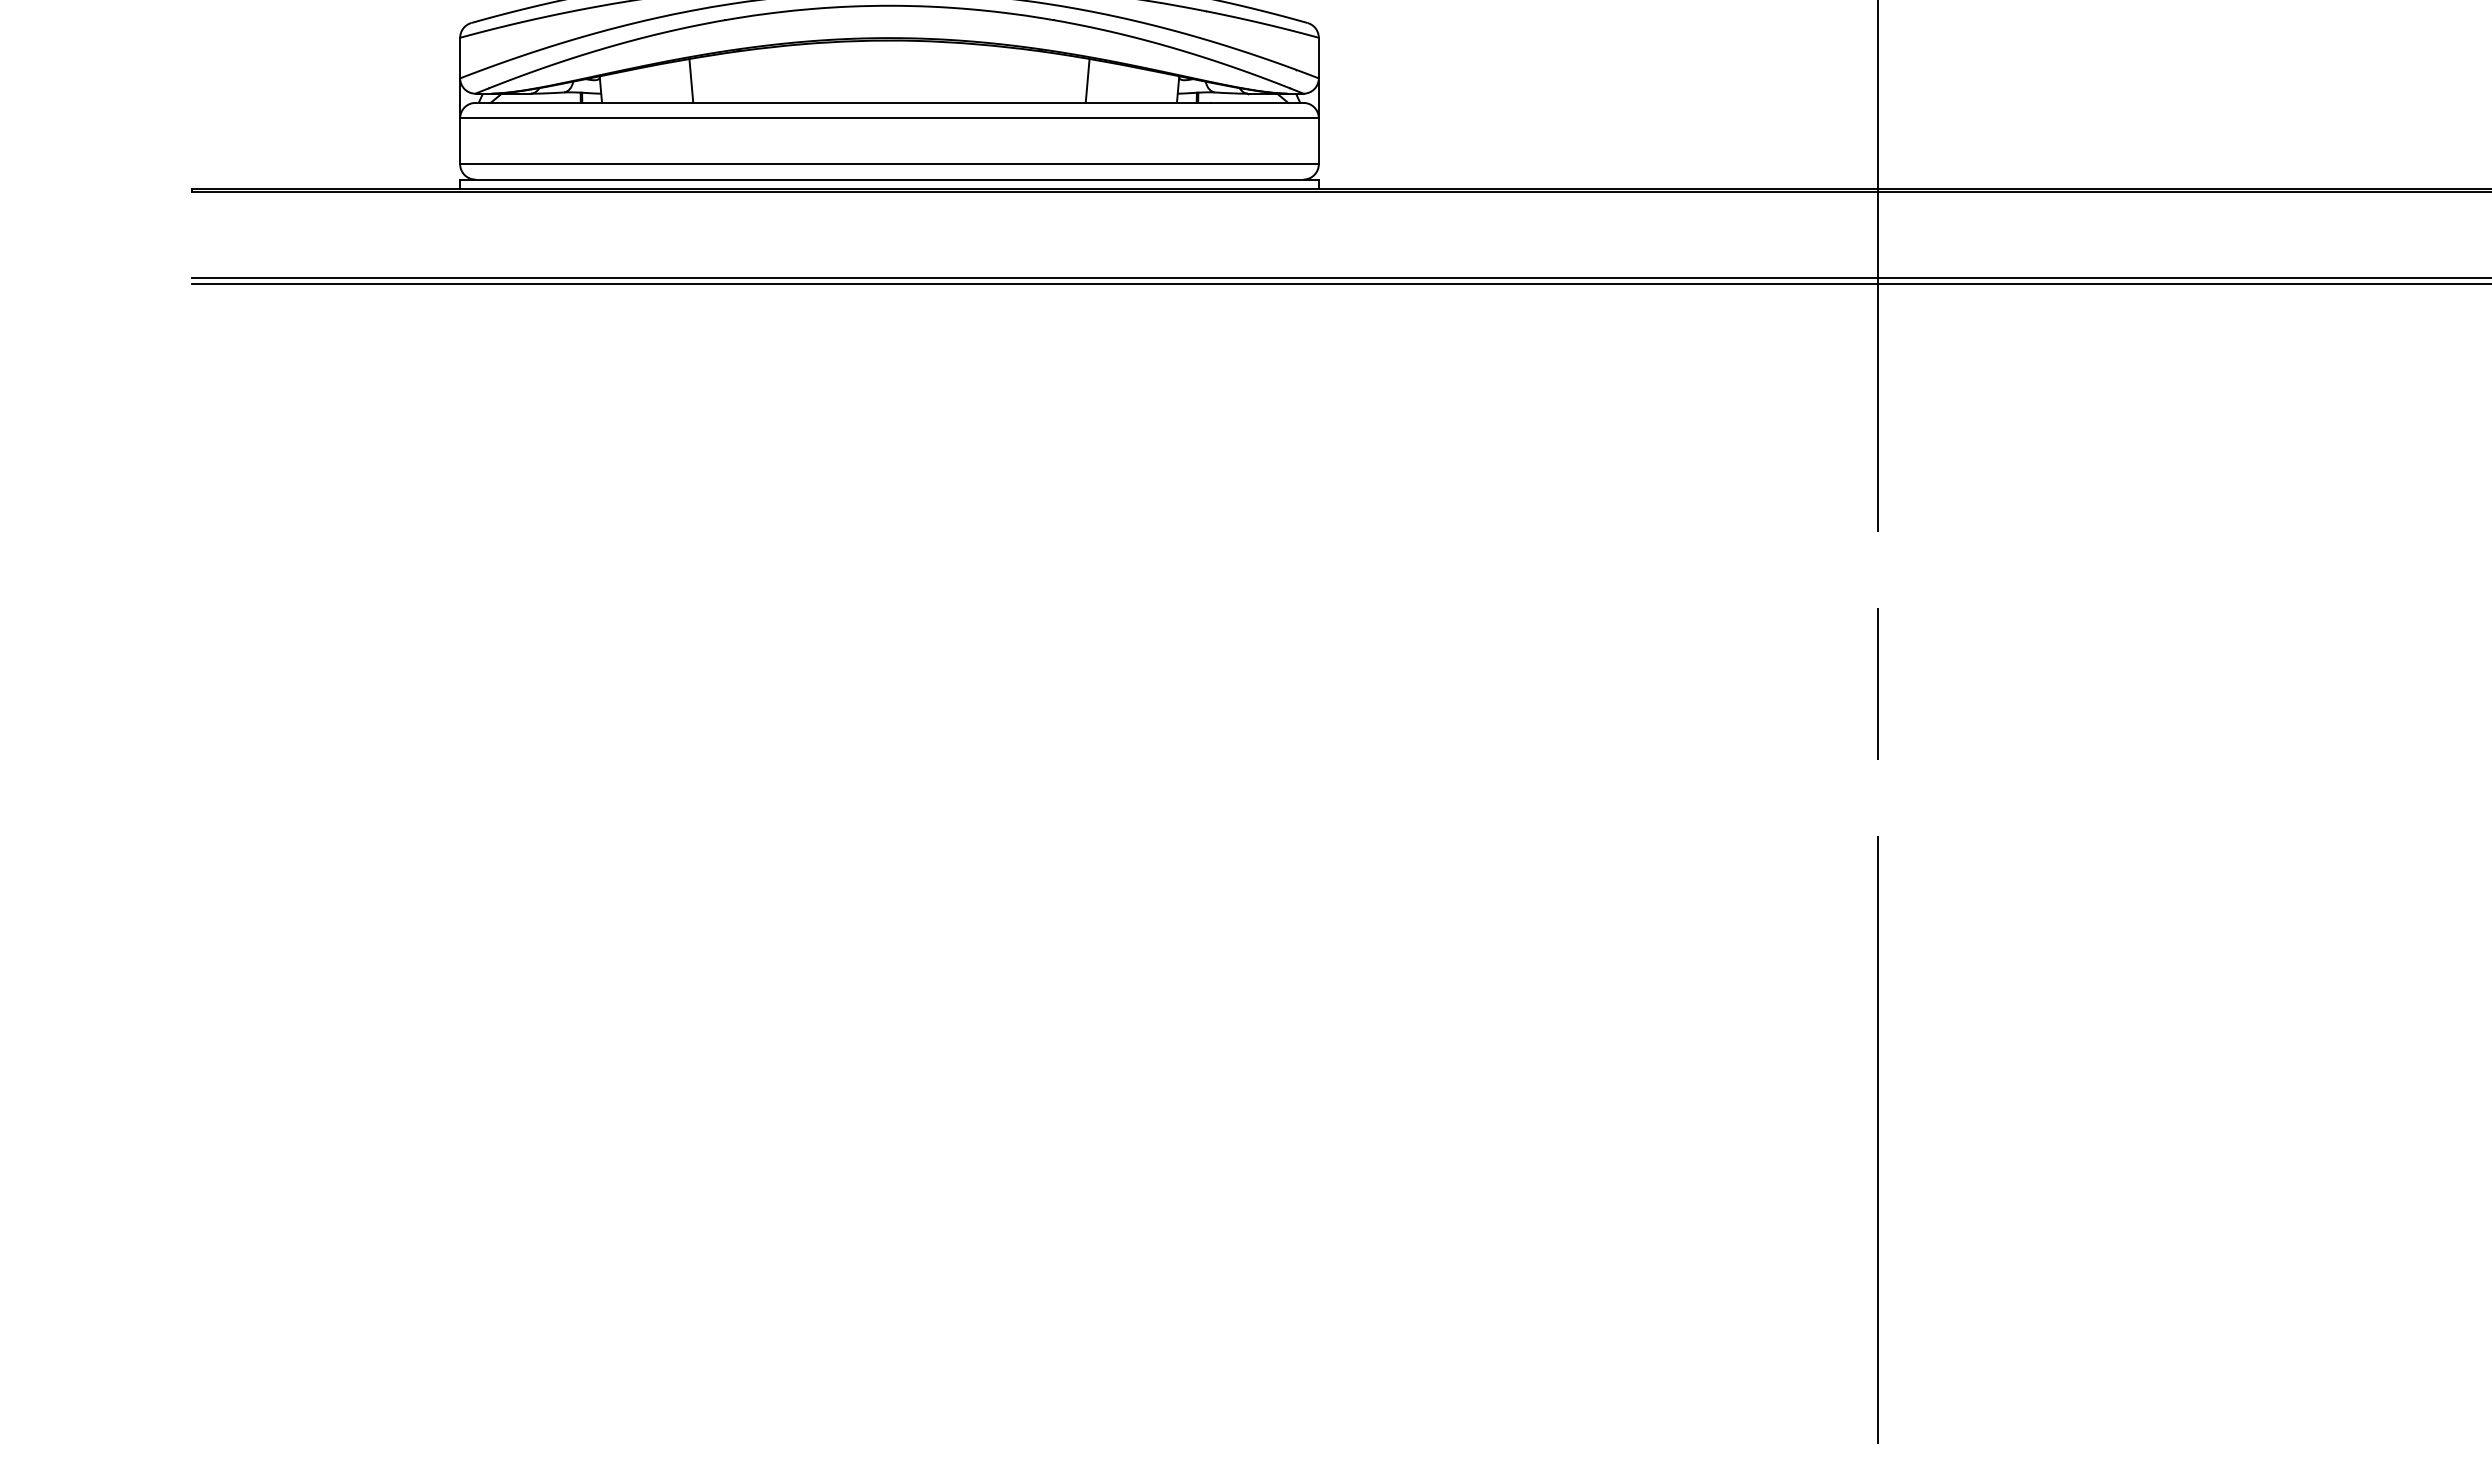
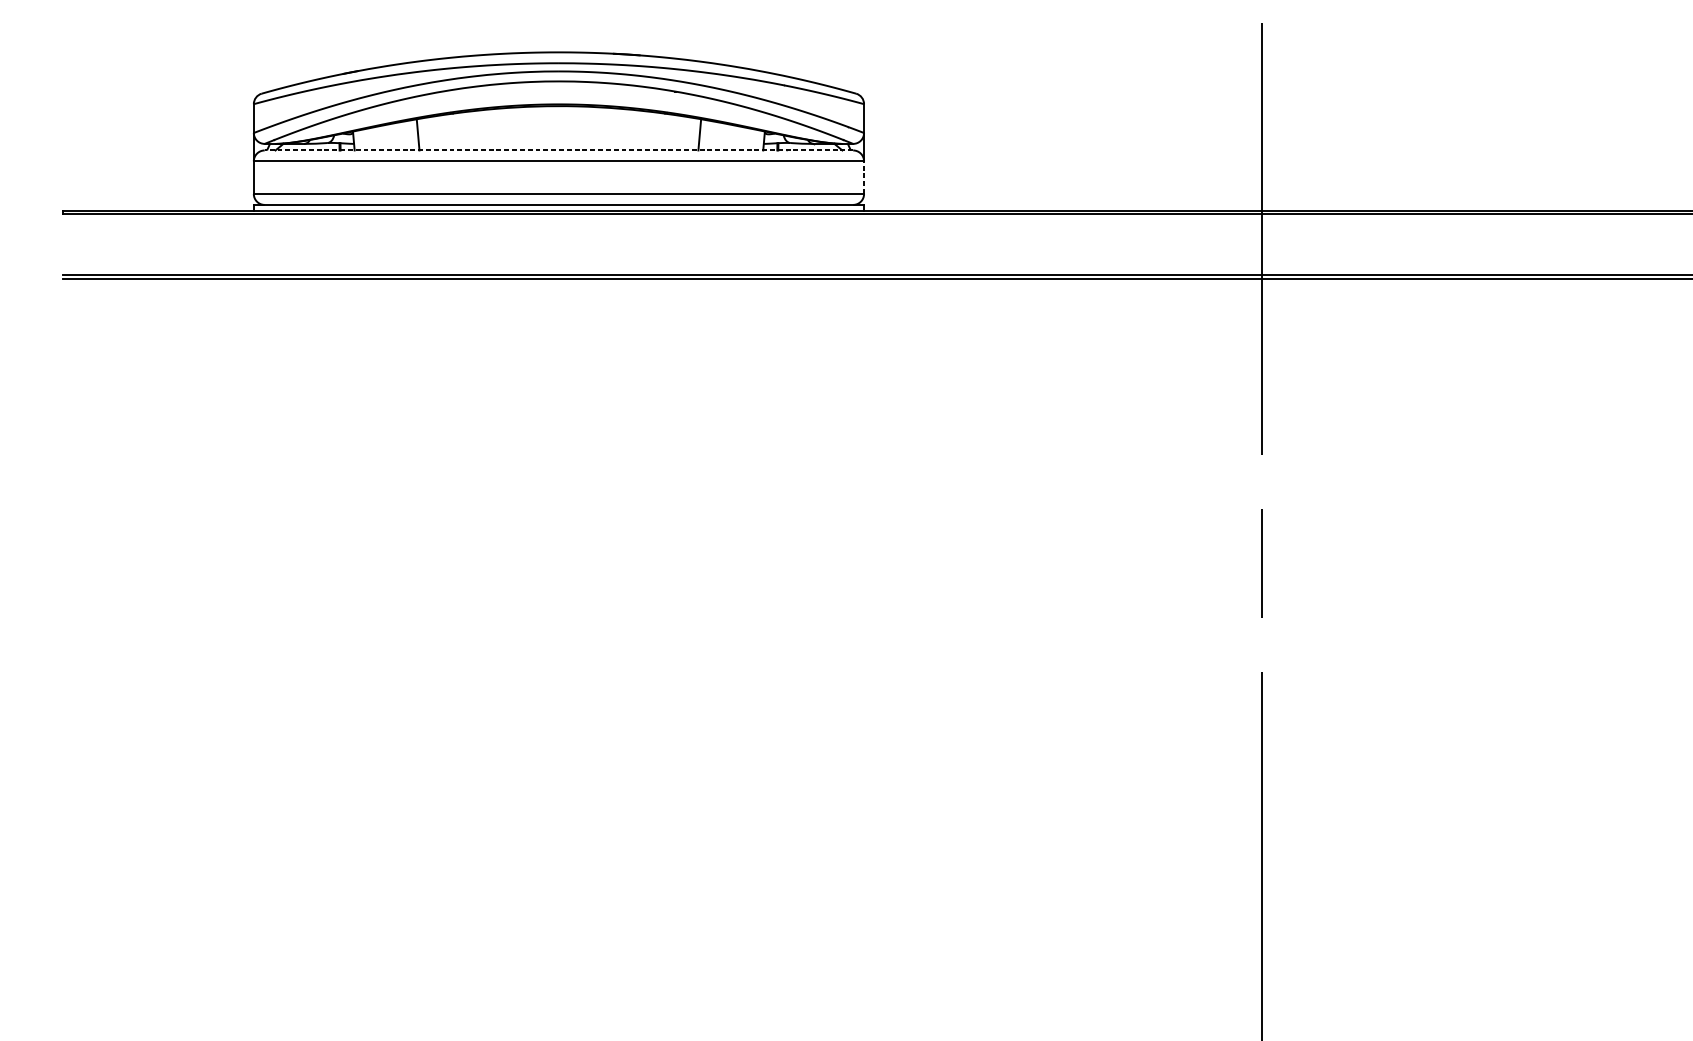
line: (889, 102) -> (558, 150), solid -> dashed
line: (1318, 141) -> (863, 177), solid -> dashed

